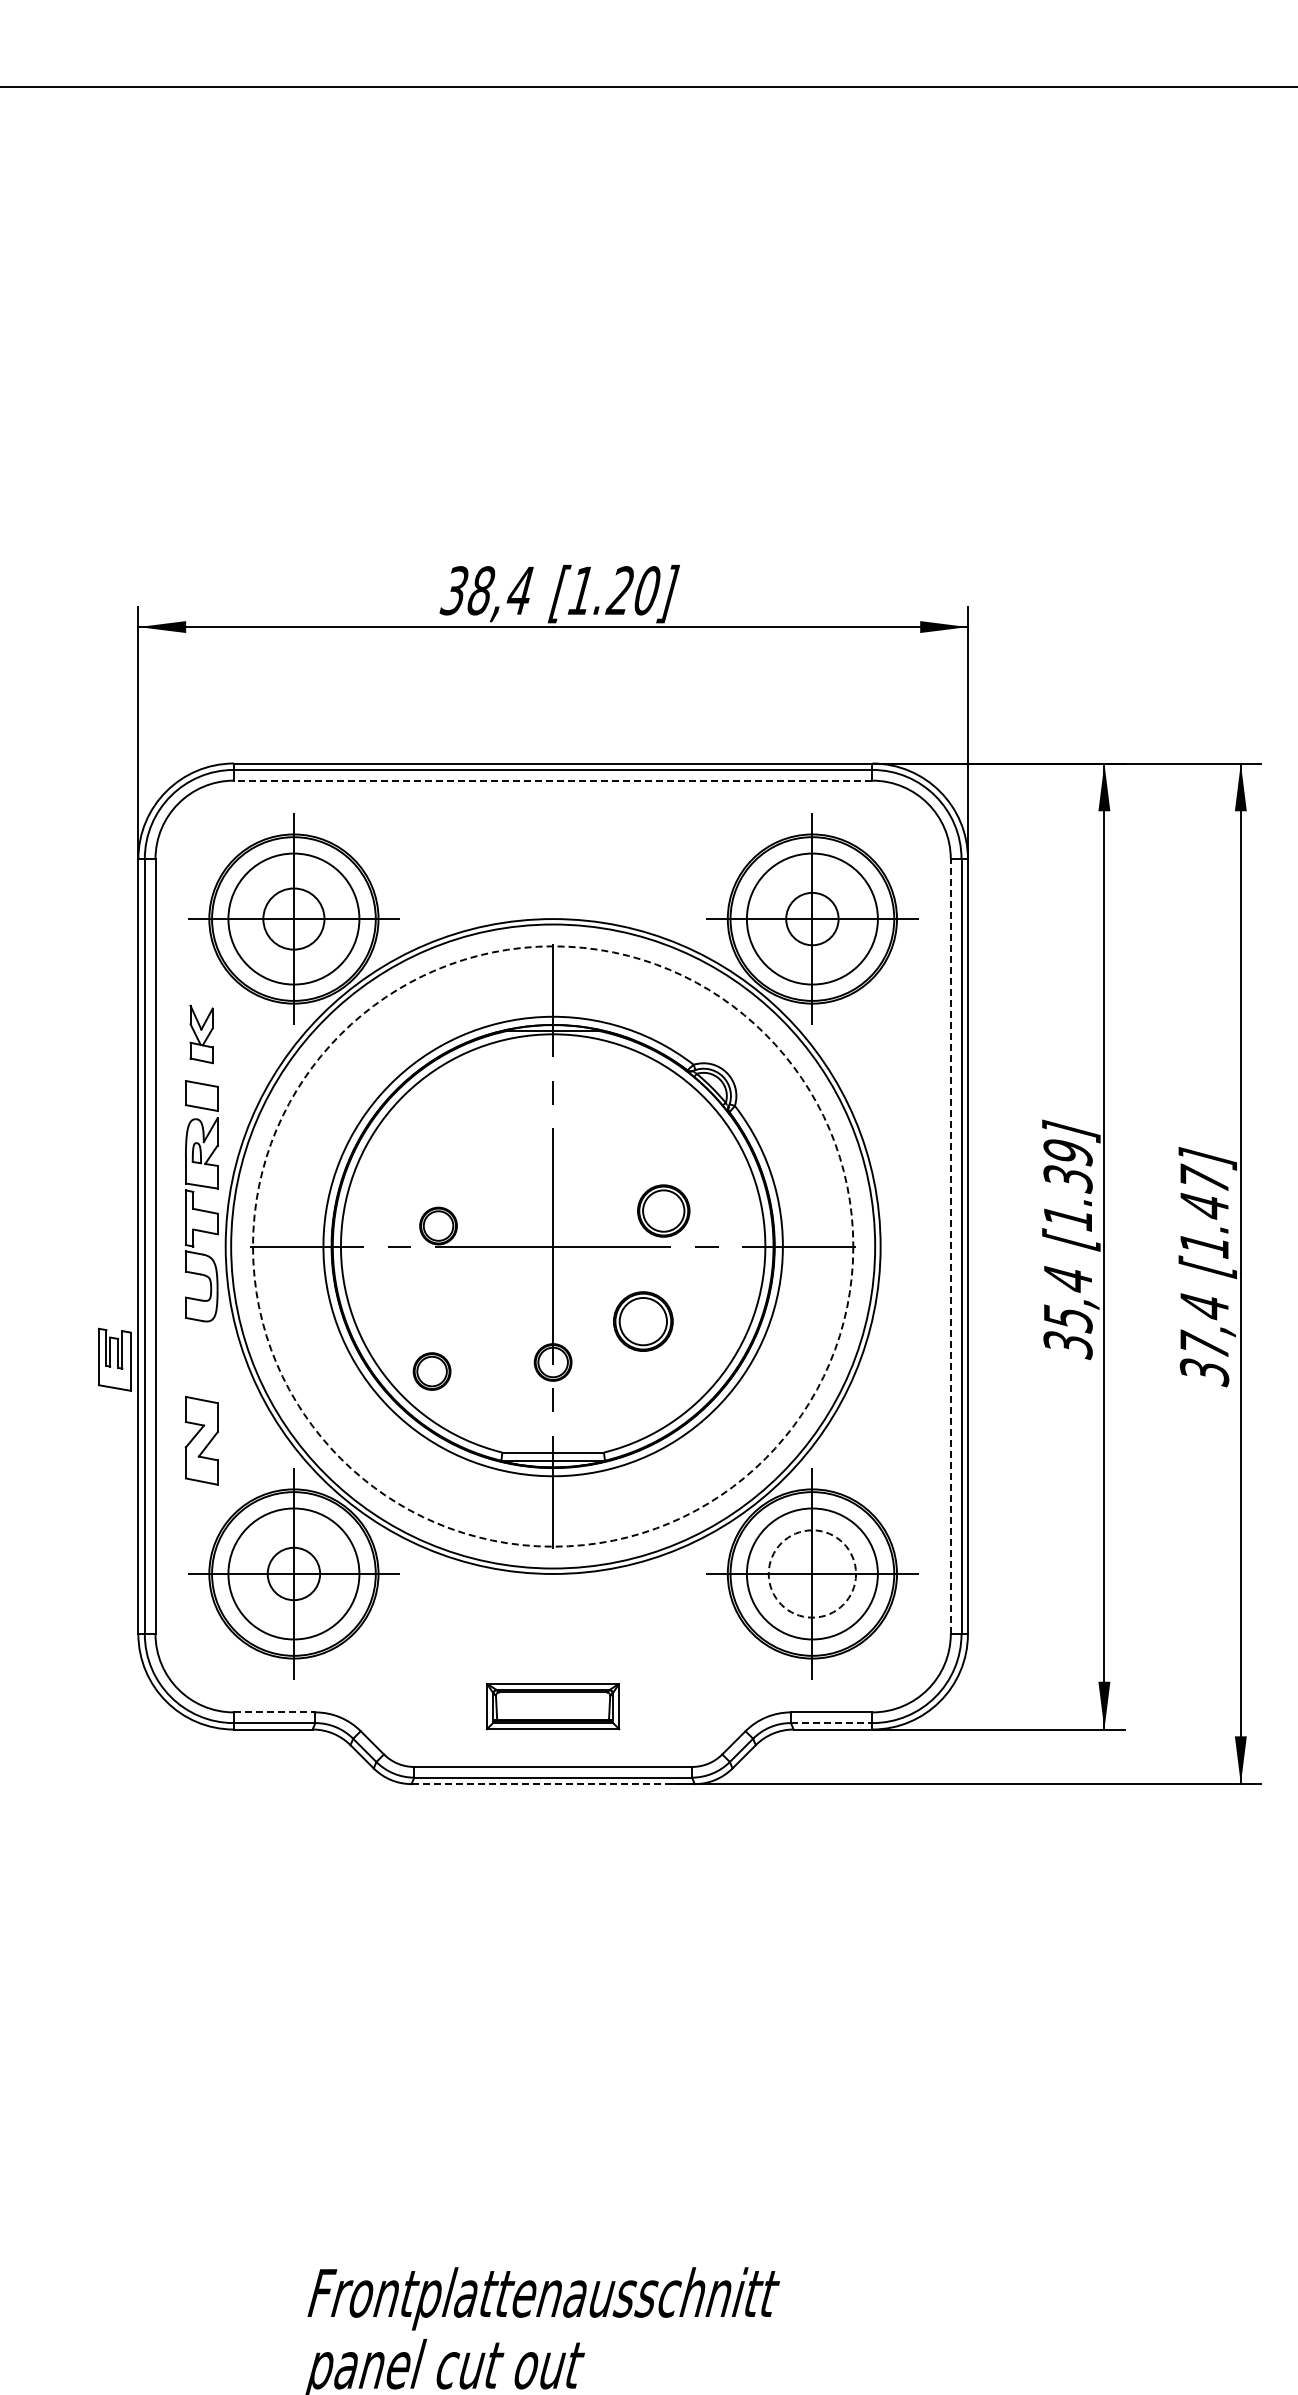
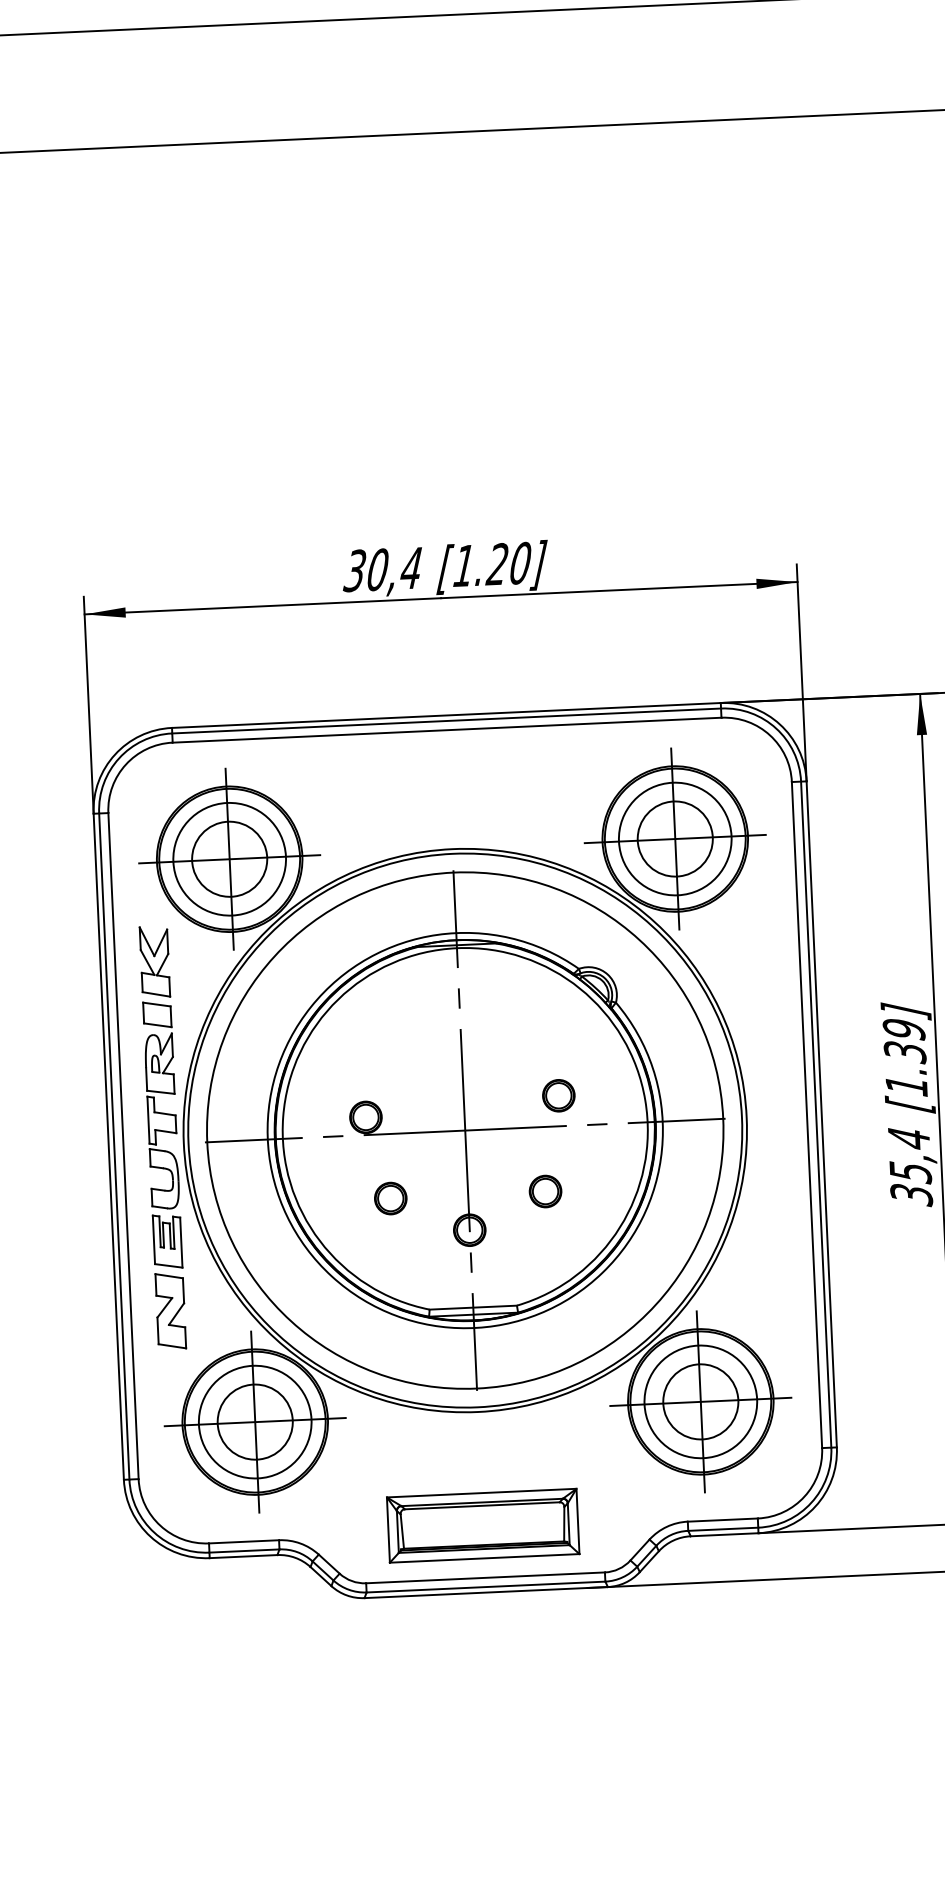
text: (481, 590) -> (378, 569), 38,4 -> 30,4
line: (552, 780) -> (446, 730), dashed -> solid
circle: (293, 918) -> (229, 858), size x1.43
circle: (812, 918) -> (675, 838), size x1.67
part: (201, 1034) -> (154, 962), size x1.43
part: (663, 1210) -> (558, 1095), size x0.71
circle: (552, 1246) -> (464, 1130), dashed -> solid
line: (950, 1246) -> (806, 1115), dashed -> solid
part: (642, 1321) -> (544, 1191), size x0.62
part: (114, 1359) -> (167, 1241), moved
part: (431, 1371) -> (390, 1198), moved
circle: (293, 1573) -> (254, 1421), size x1.67
circle: (812, 1573) -> (700, 1401), dashed -> solid
part: (552, 1706) -> (482, 1525), size x1.67
line: (274, 1712) -> (243, 1541), dashed -> solid
line: (831, 1723) -> (723, 1529), dashed -> solid
line: (553, 1784) -> (486, 1592), dashed -> solid

